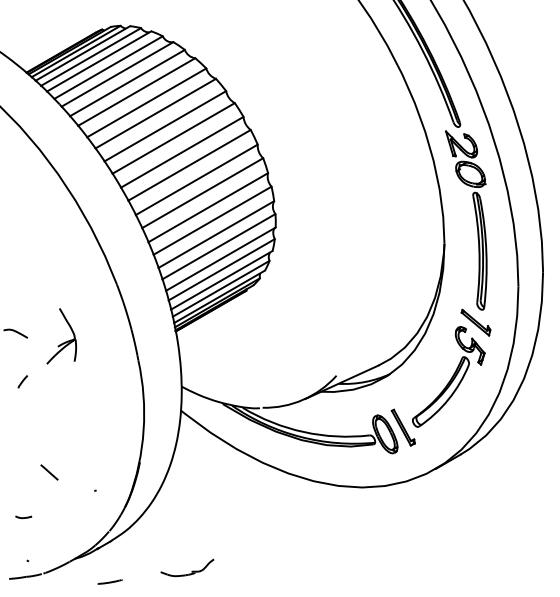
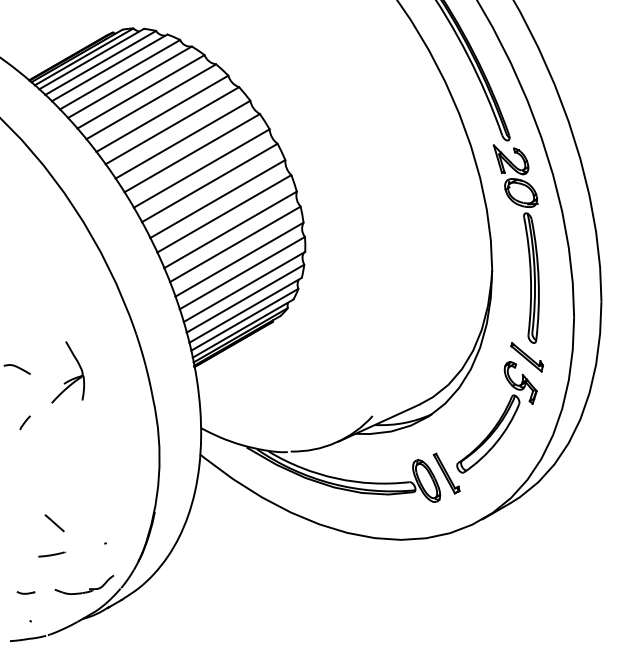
line: (23, 516) -> (25, 592), moved
part: (191, 571) -> (89, 588), moved
line: (109, 581) -> (51, 554), moved

